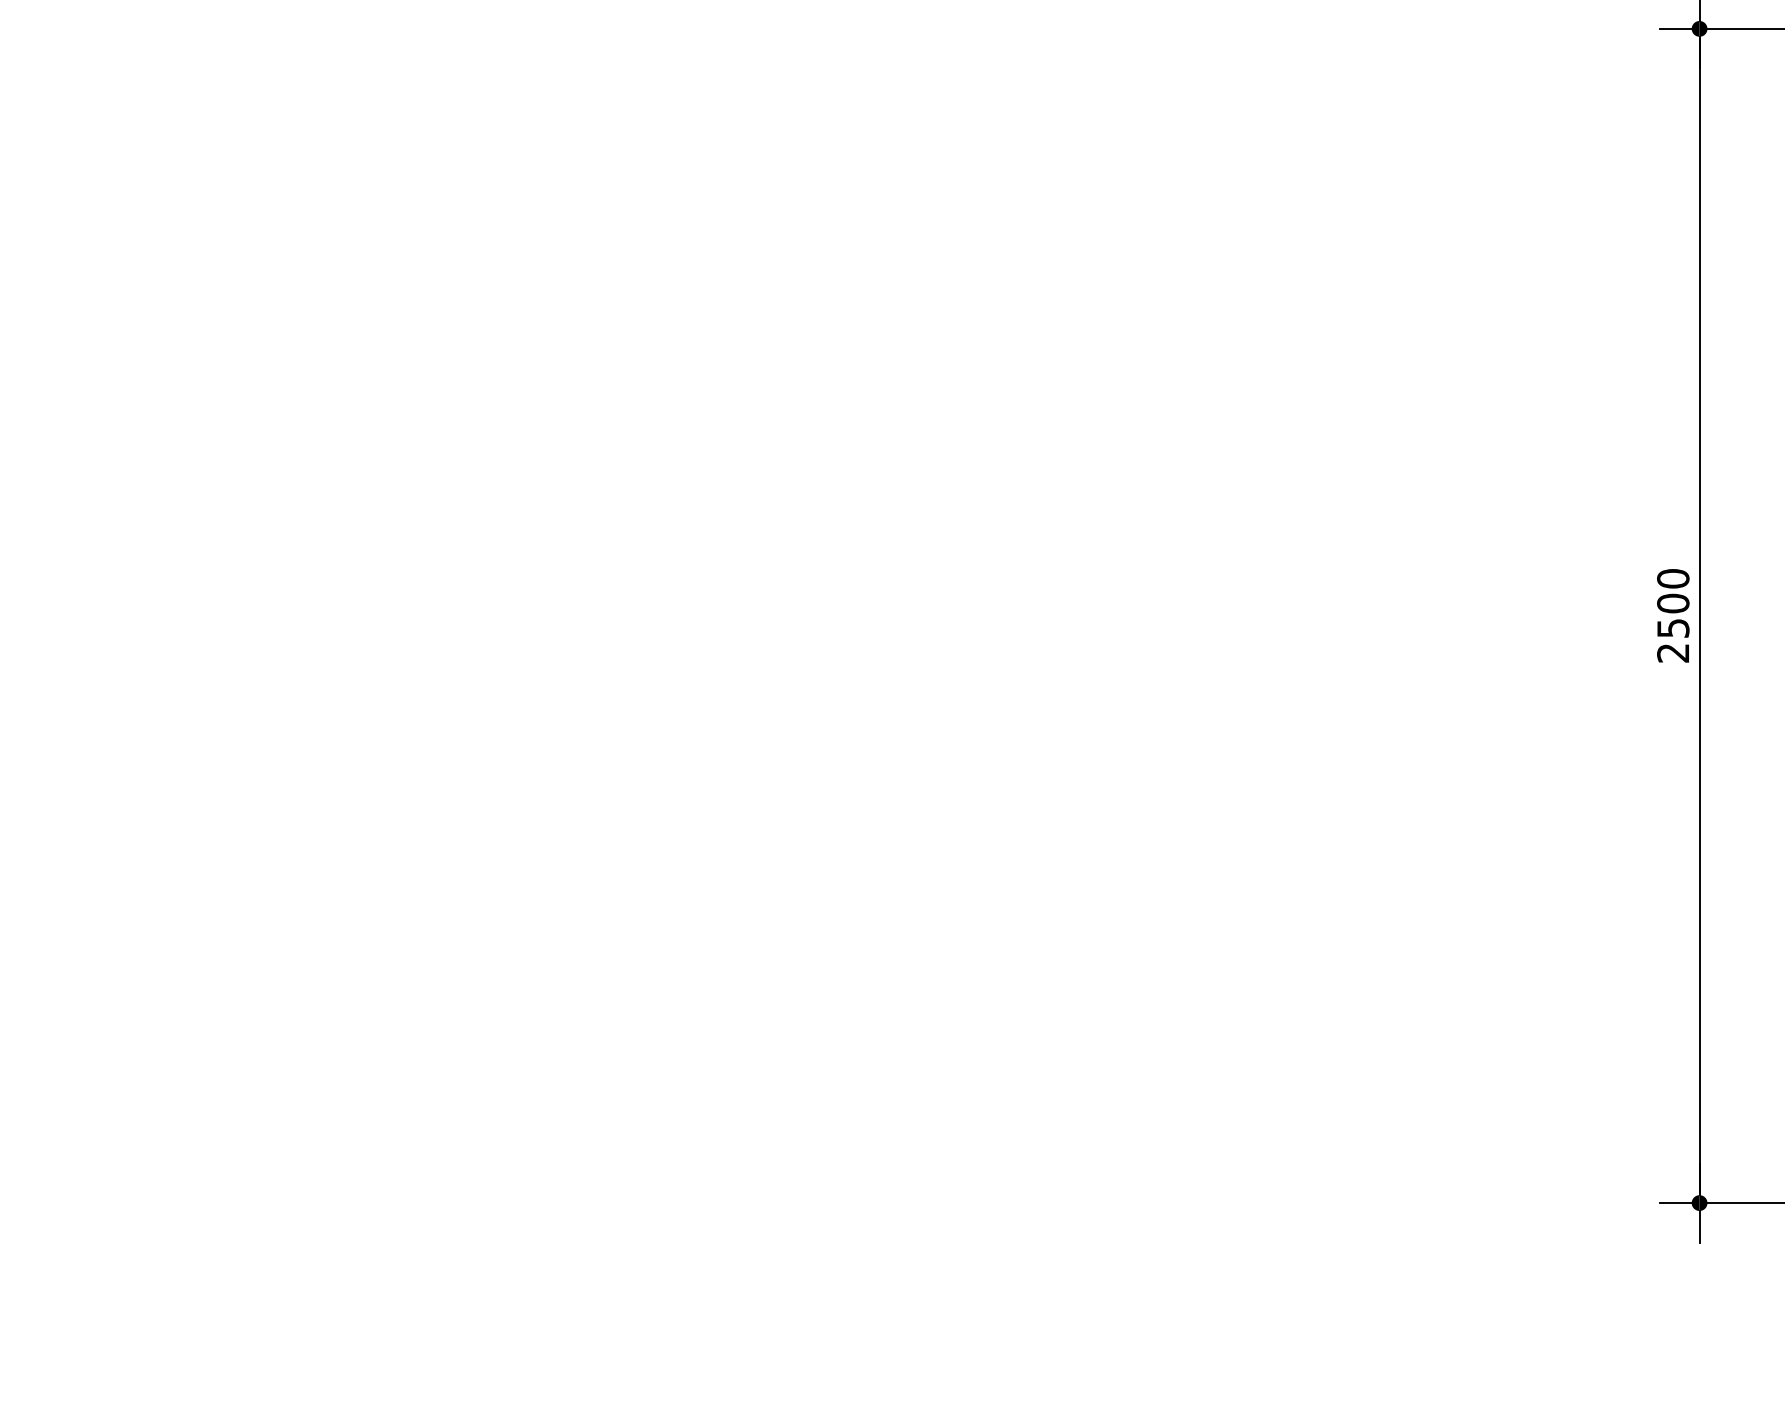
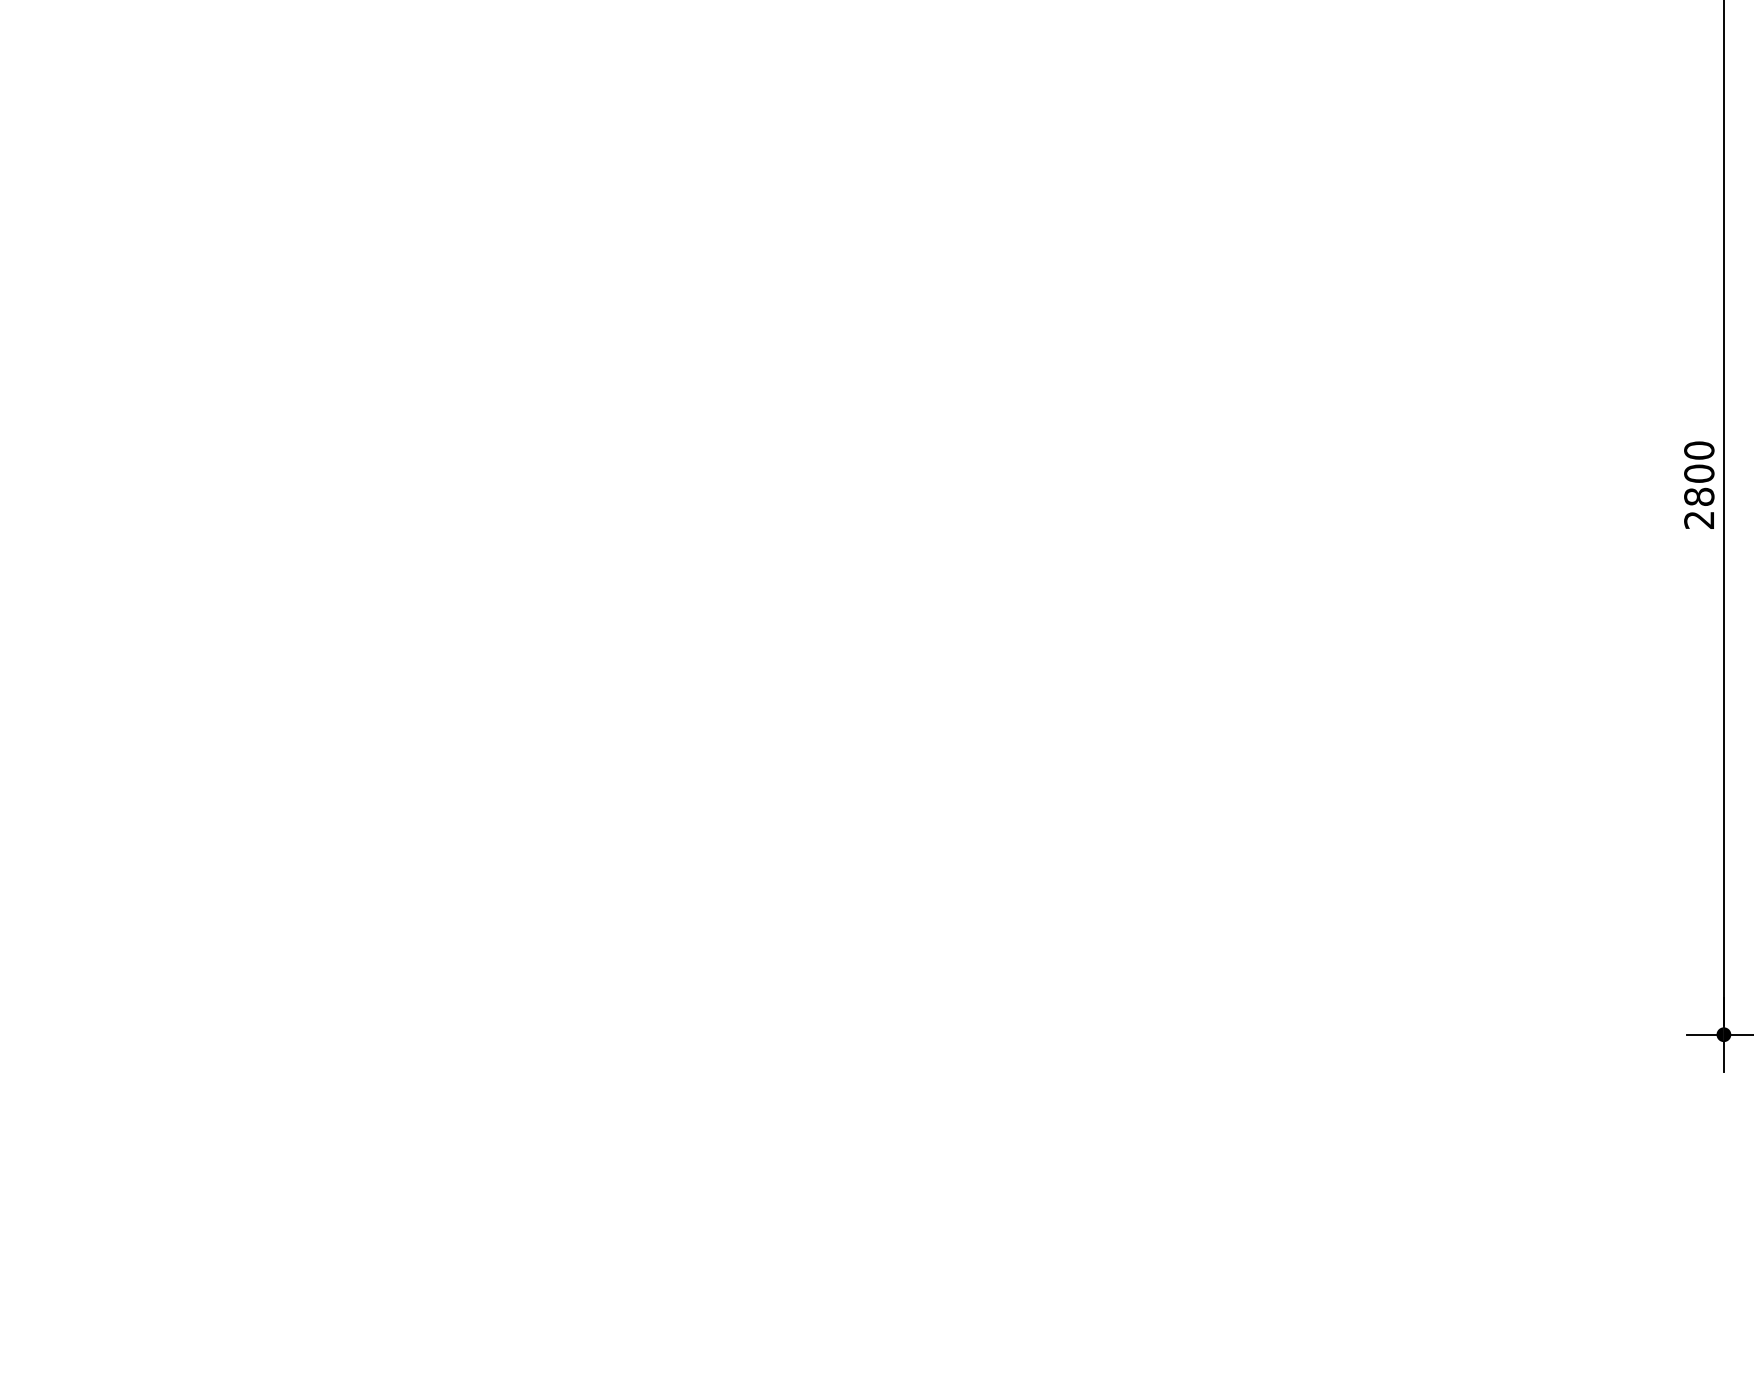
text: (1673, 627) -> (1699, 496), 2500 -> 2800

